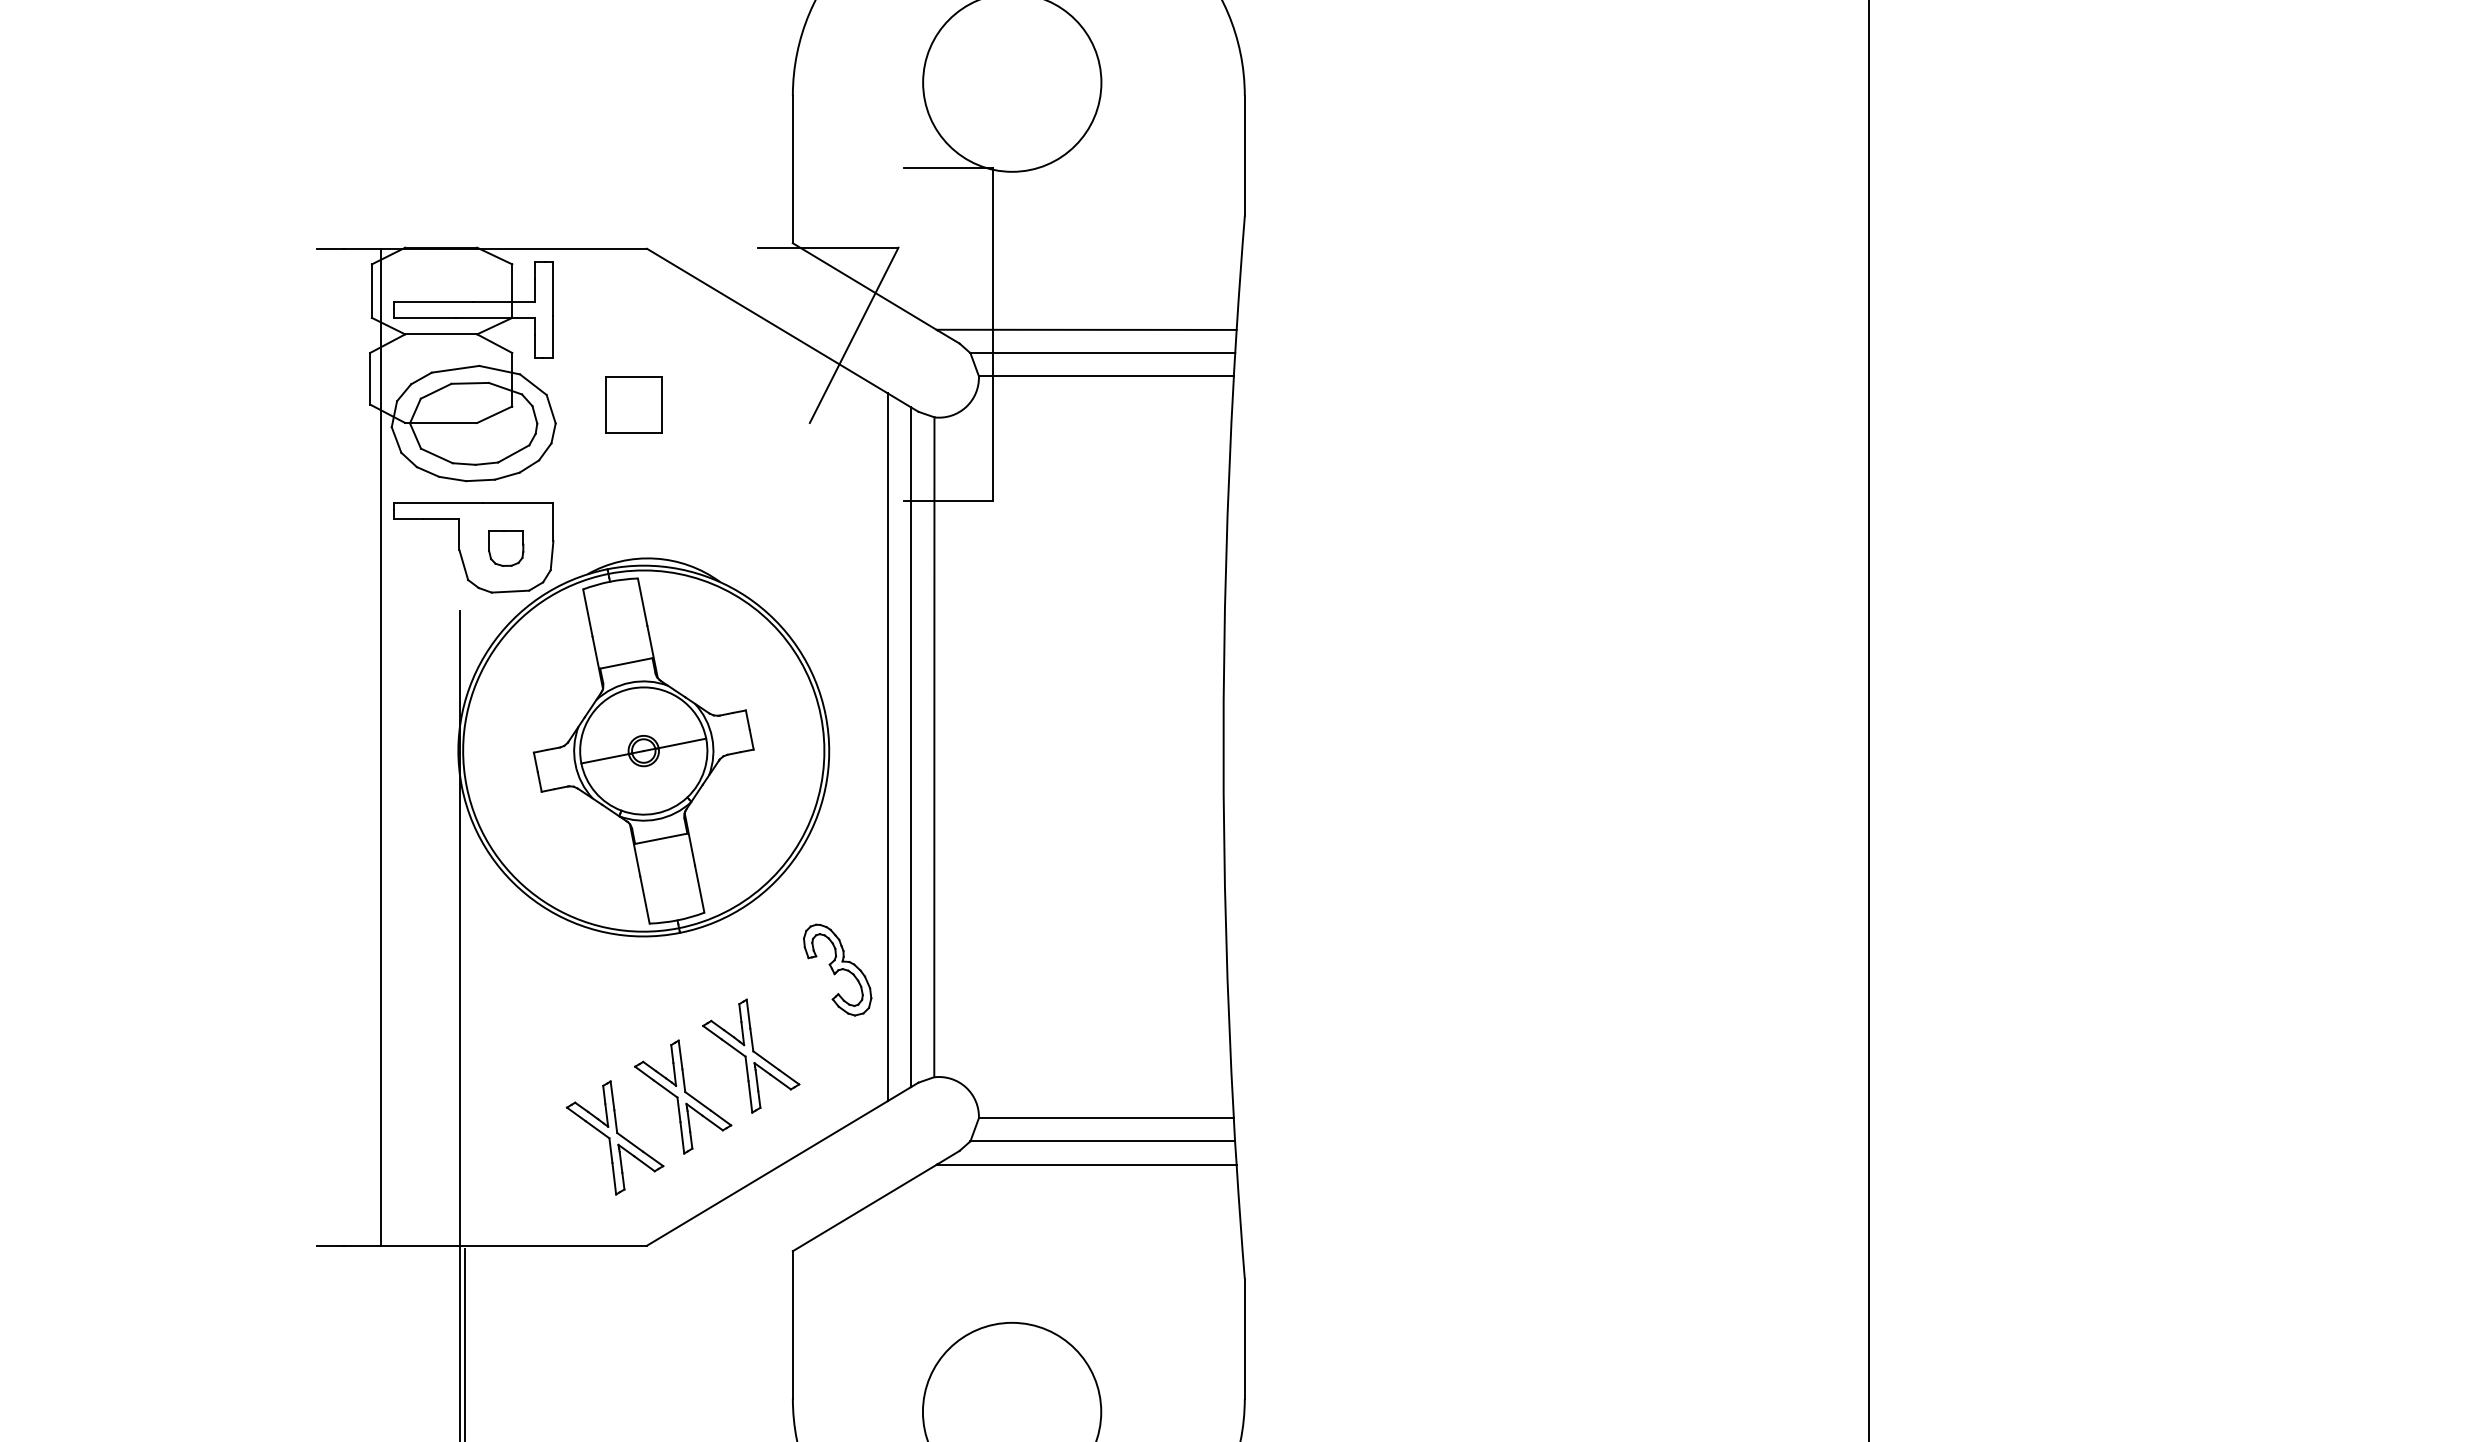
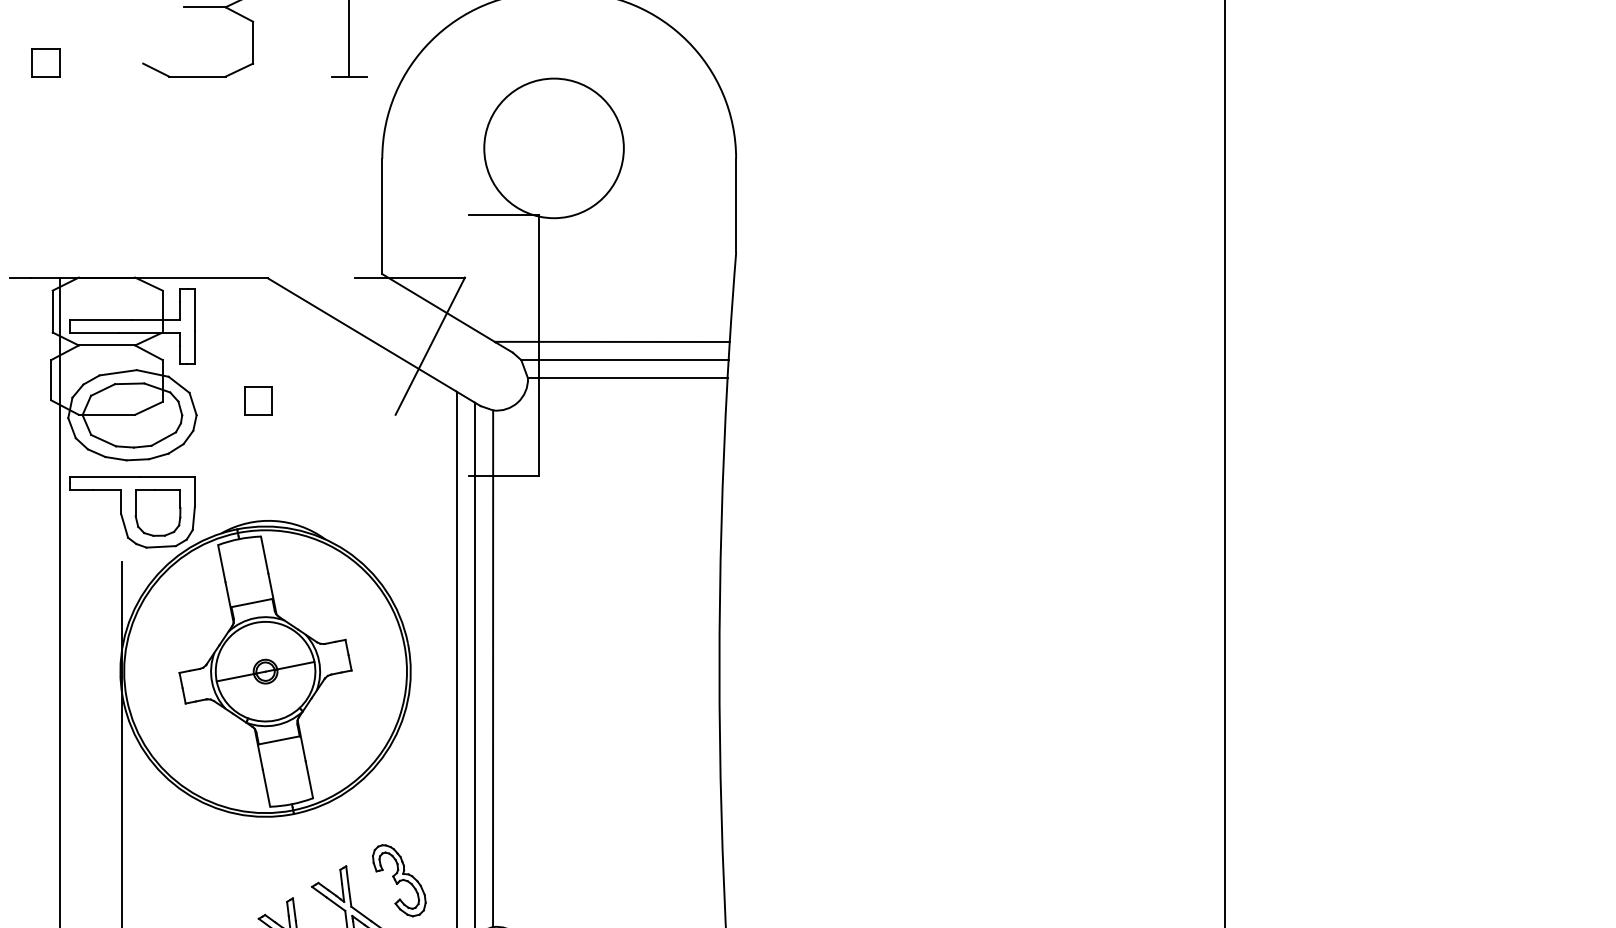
part: (634, 405) -> (258, 401), size x0.62
part: (505, 548) -> (157, 513), size x1.67
part: (837, 969) -> (399, 880), moved

